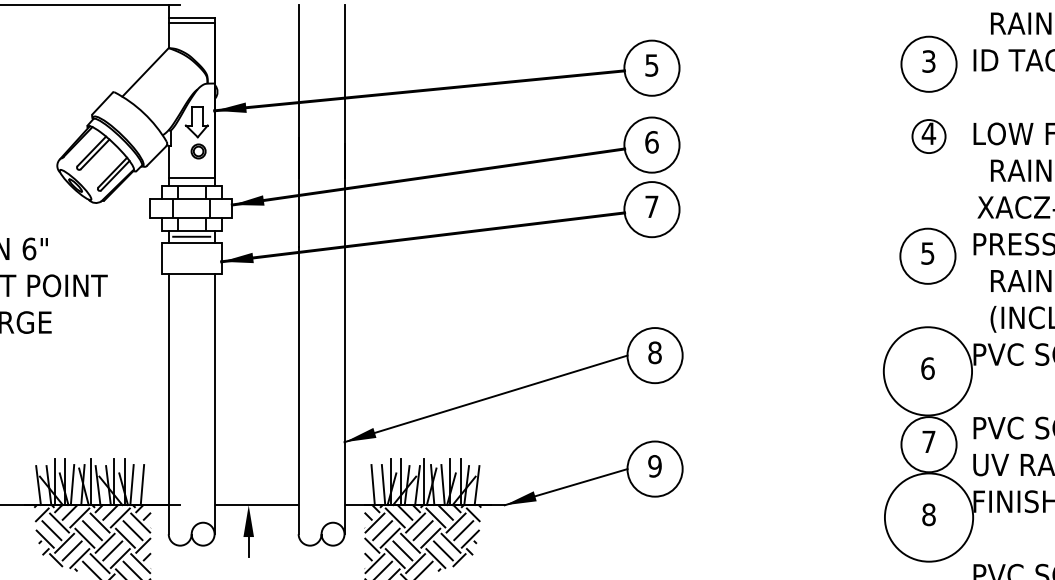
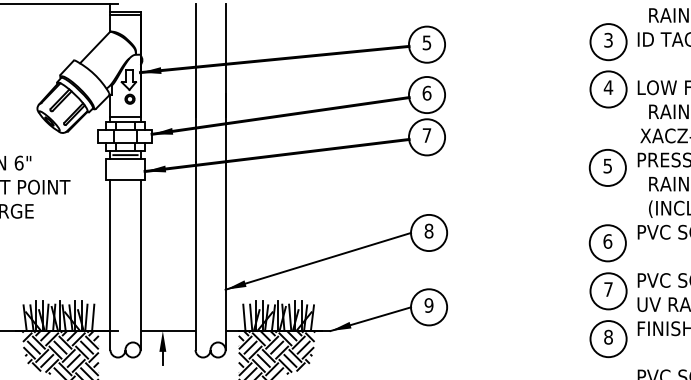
circle: (928, 136) -> (608, 89), size x1.67
circle: (927, 371) -> (607, 243), size x0.62
circle: (928, 518) -> (608, 339), size x0.62

